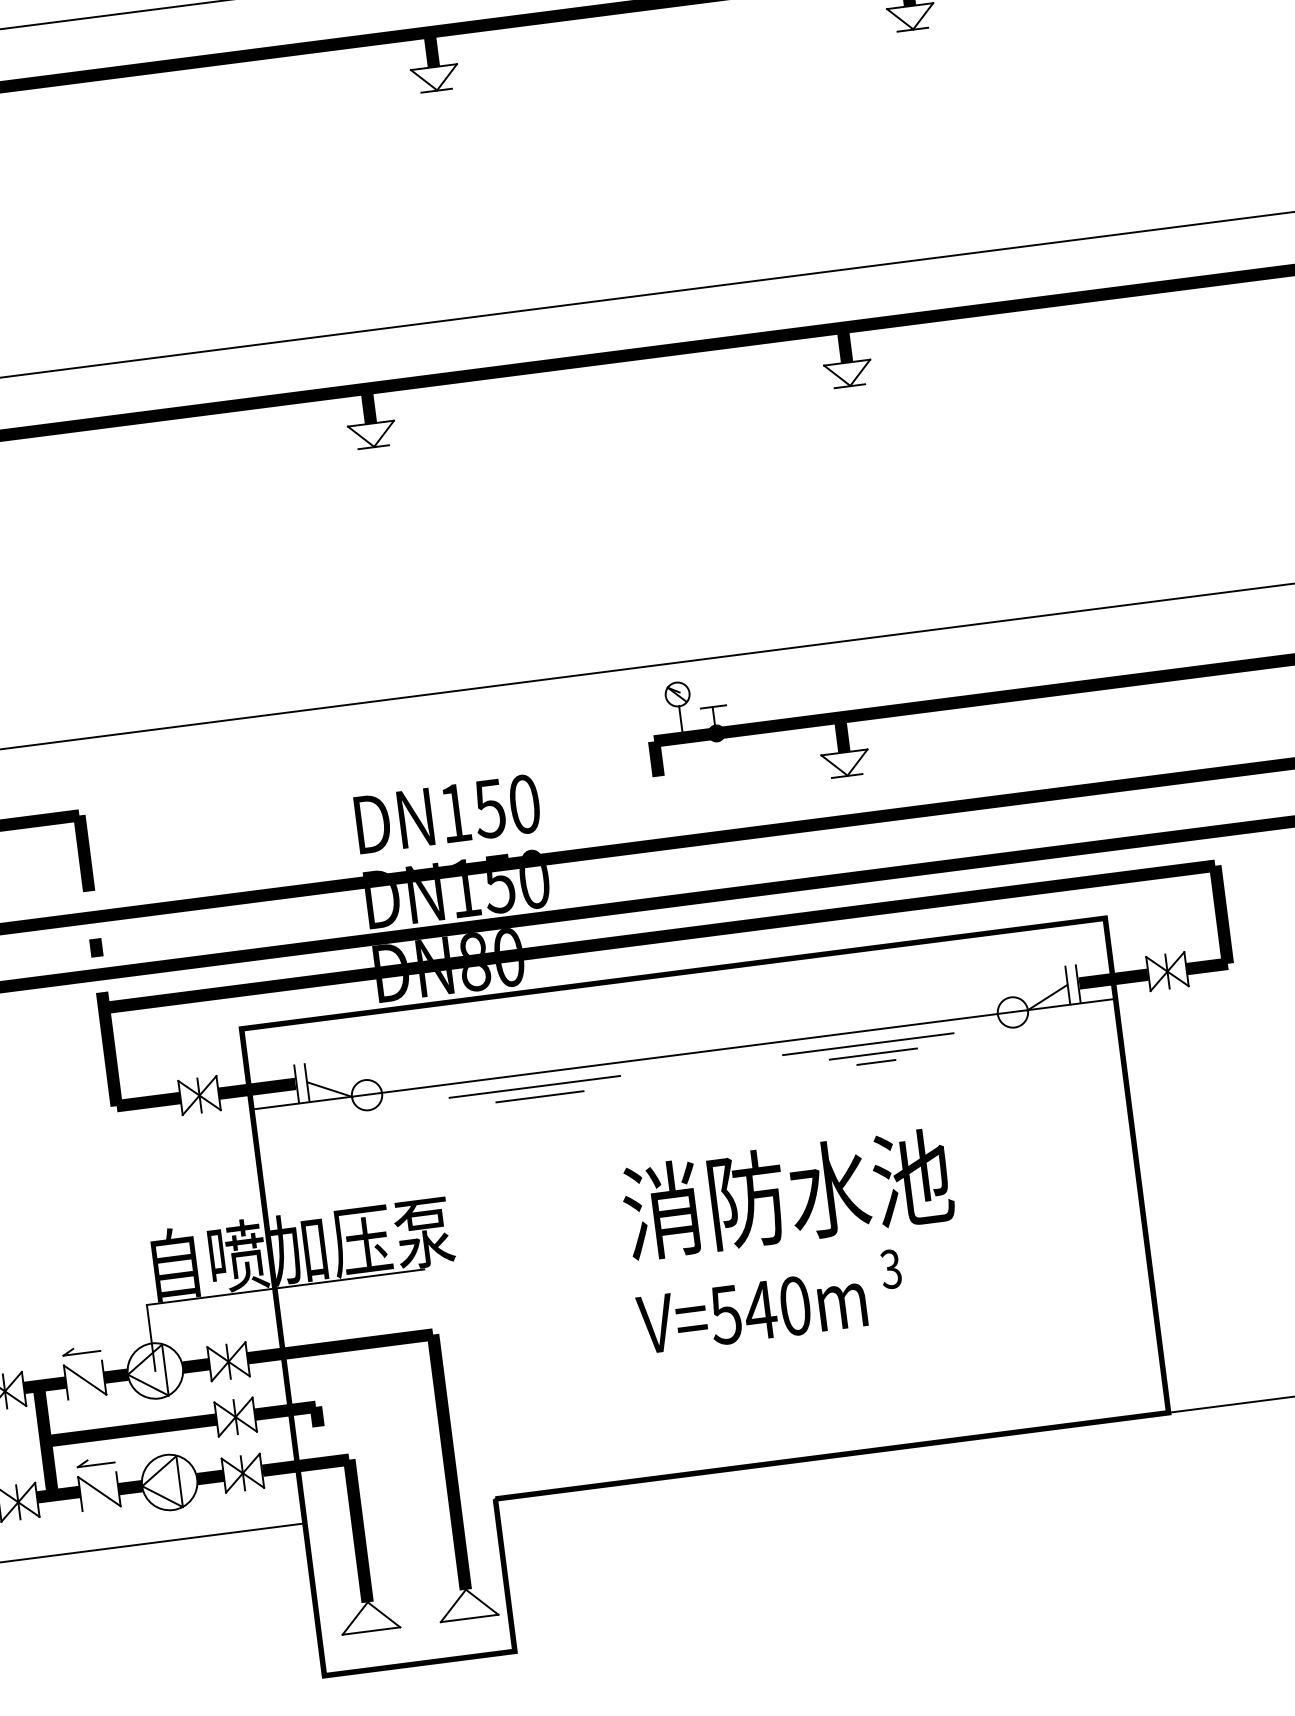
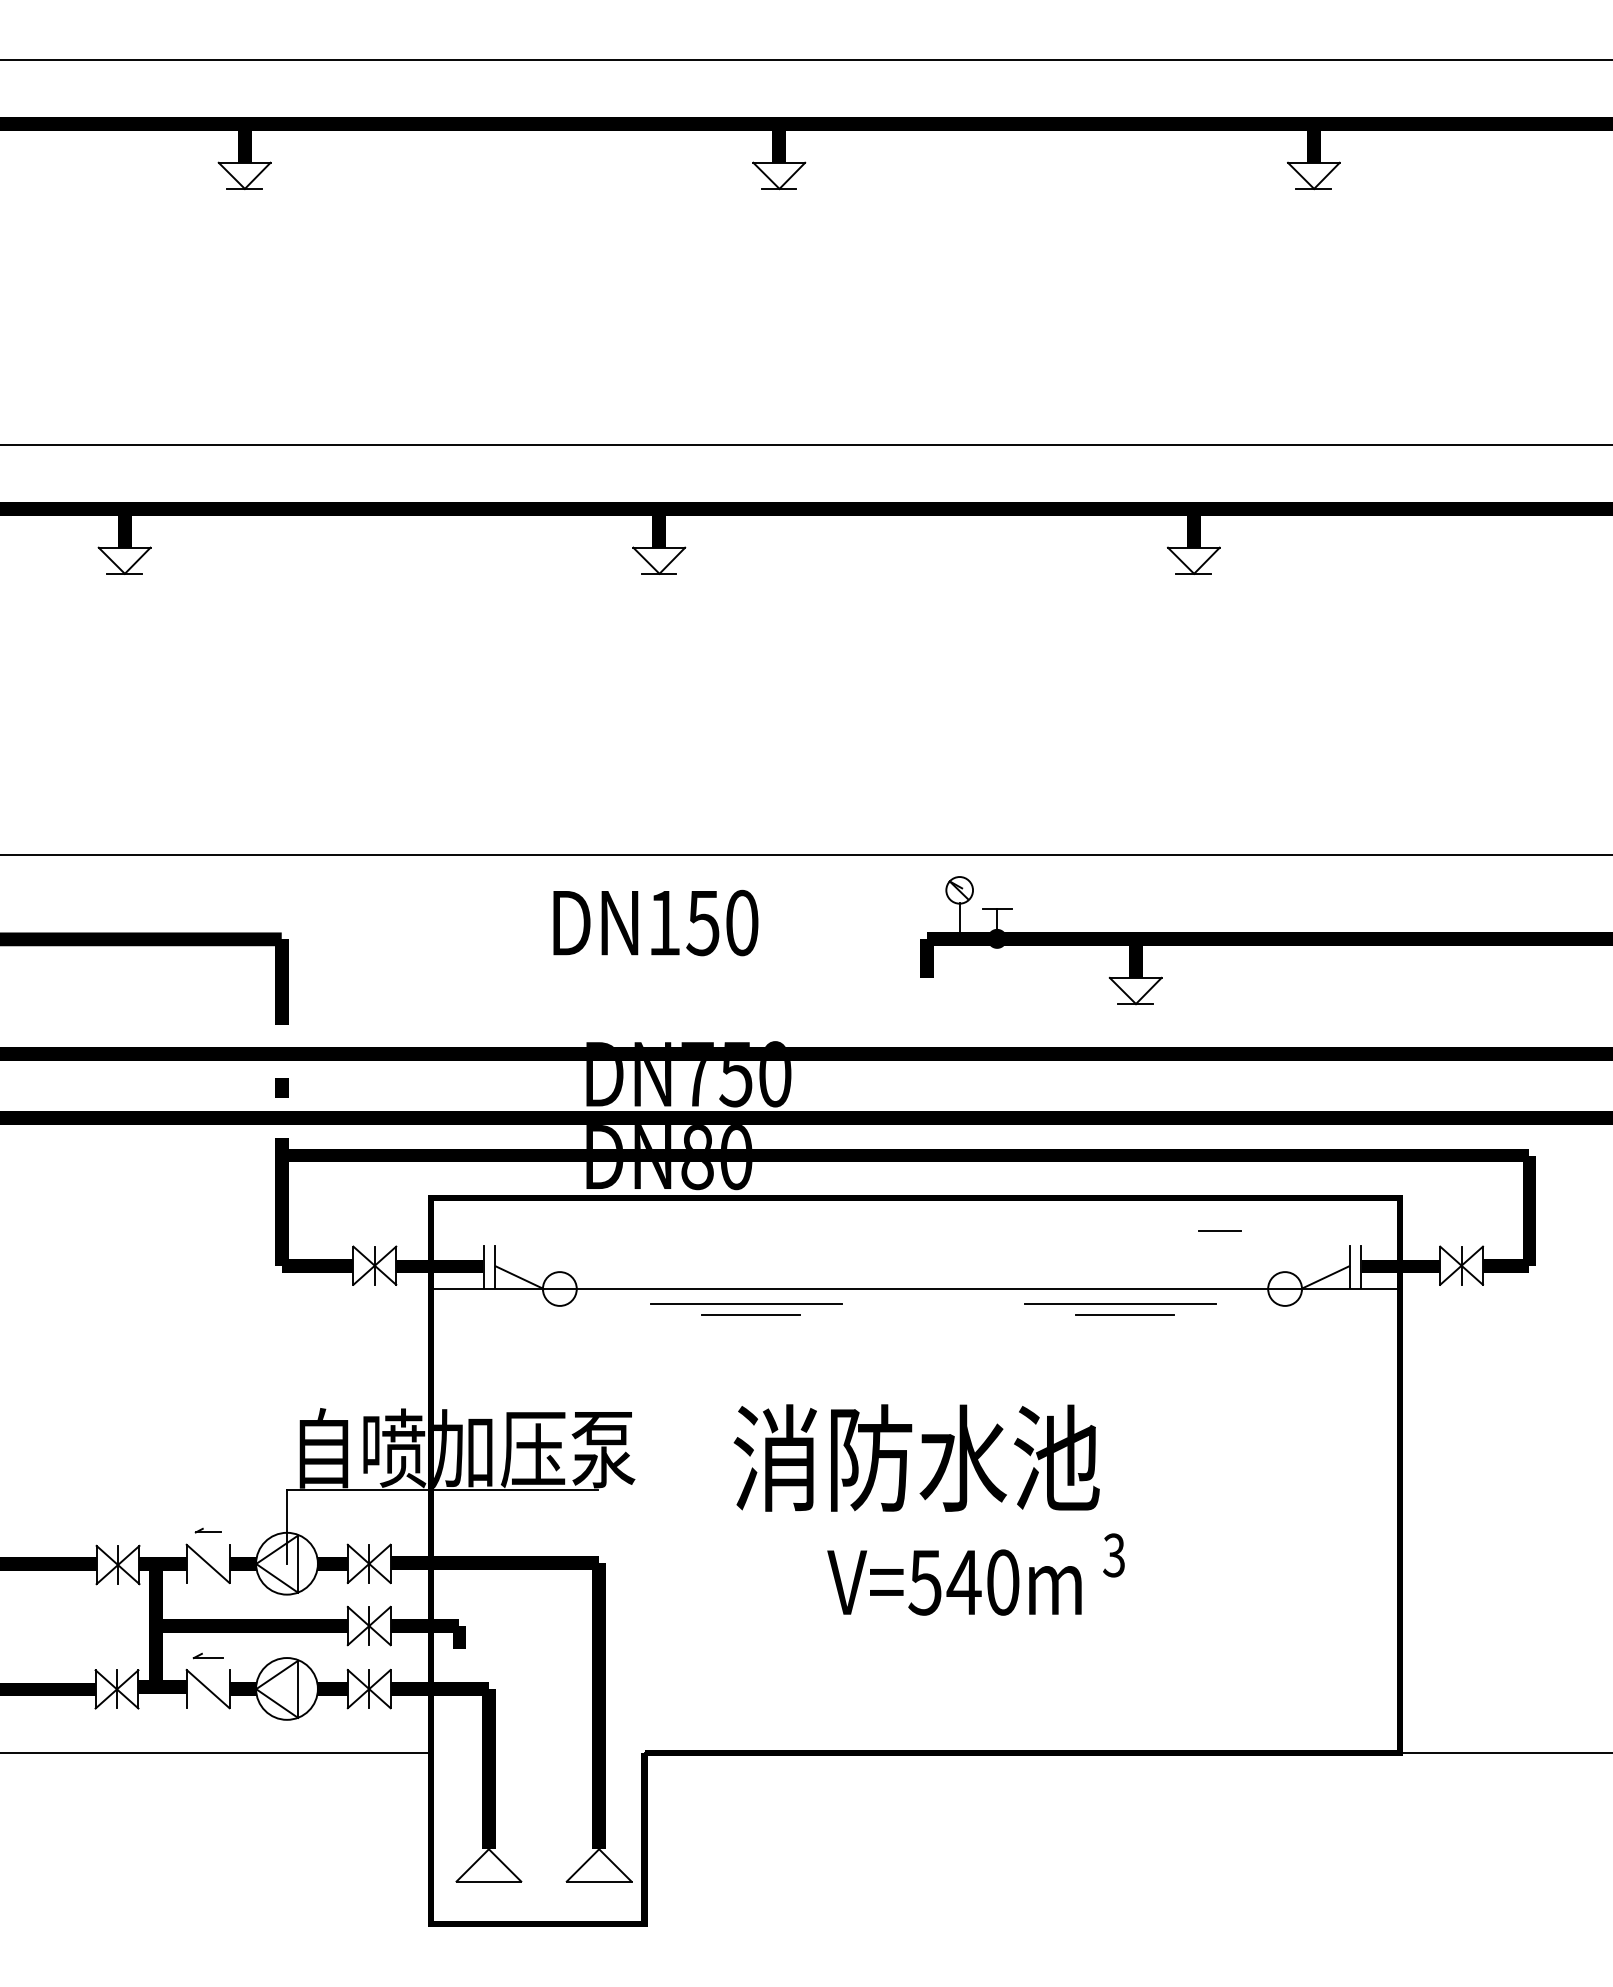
text: (447, 813) -> (655, 922), moved
text: (465, 888) -> (697, 1074), DN150 -> DN750
line: (875, 1062) -> (1219, 1230), moved
text: (787, 1193) -> (916, 1457), moved
part: (80, 1350) -> (207, 1530), size x0.6
part: (95, 1461) -> (207, 1655), size x0.7

